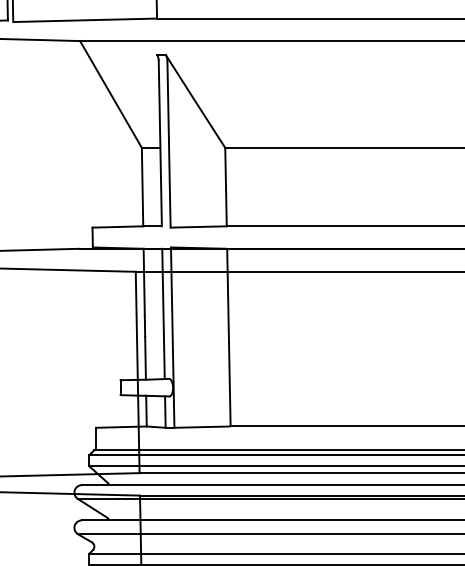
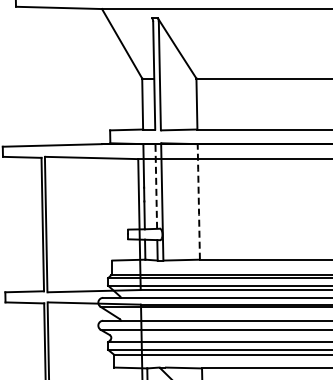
line: (163, 312) -> (156, 185), solid -> dashed
line: (228, 336) -> (198, 201), solid -> dashed

